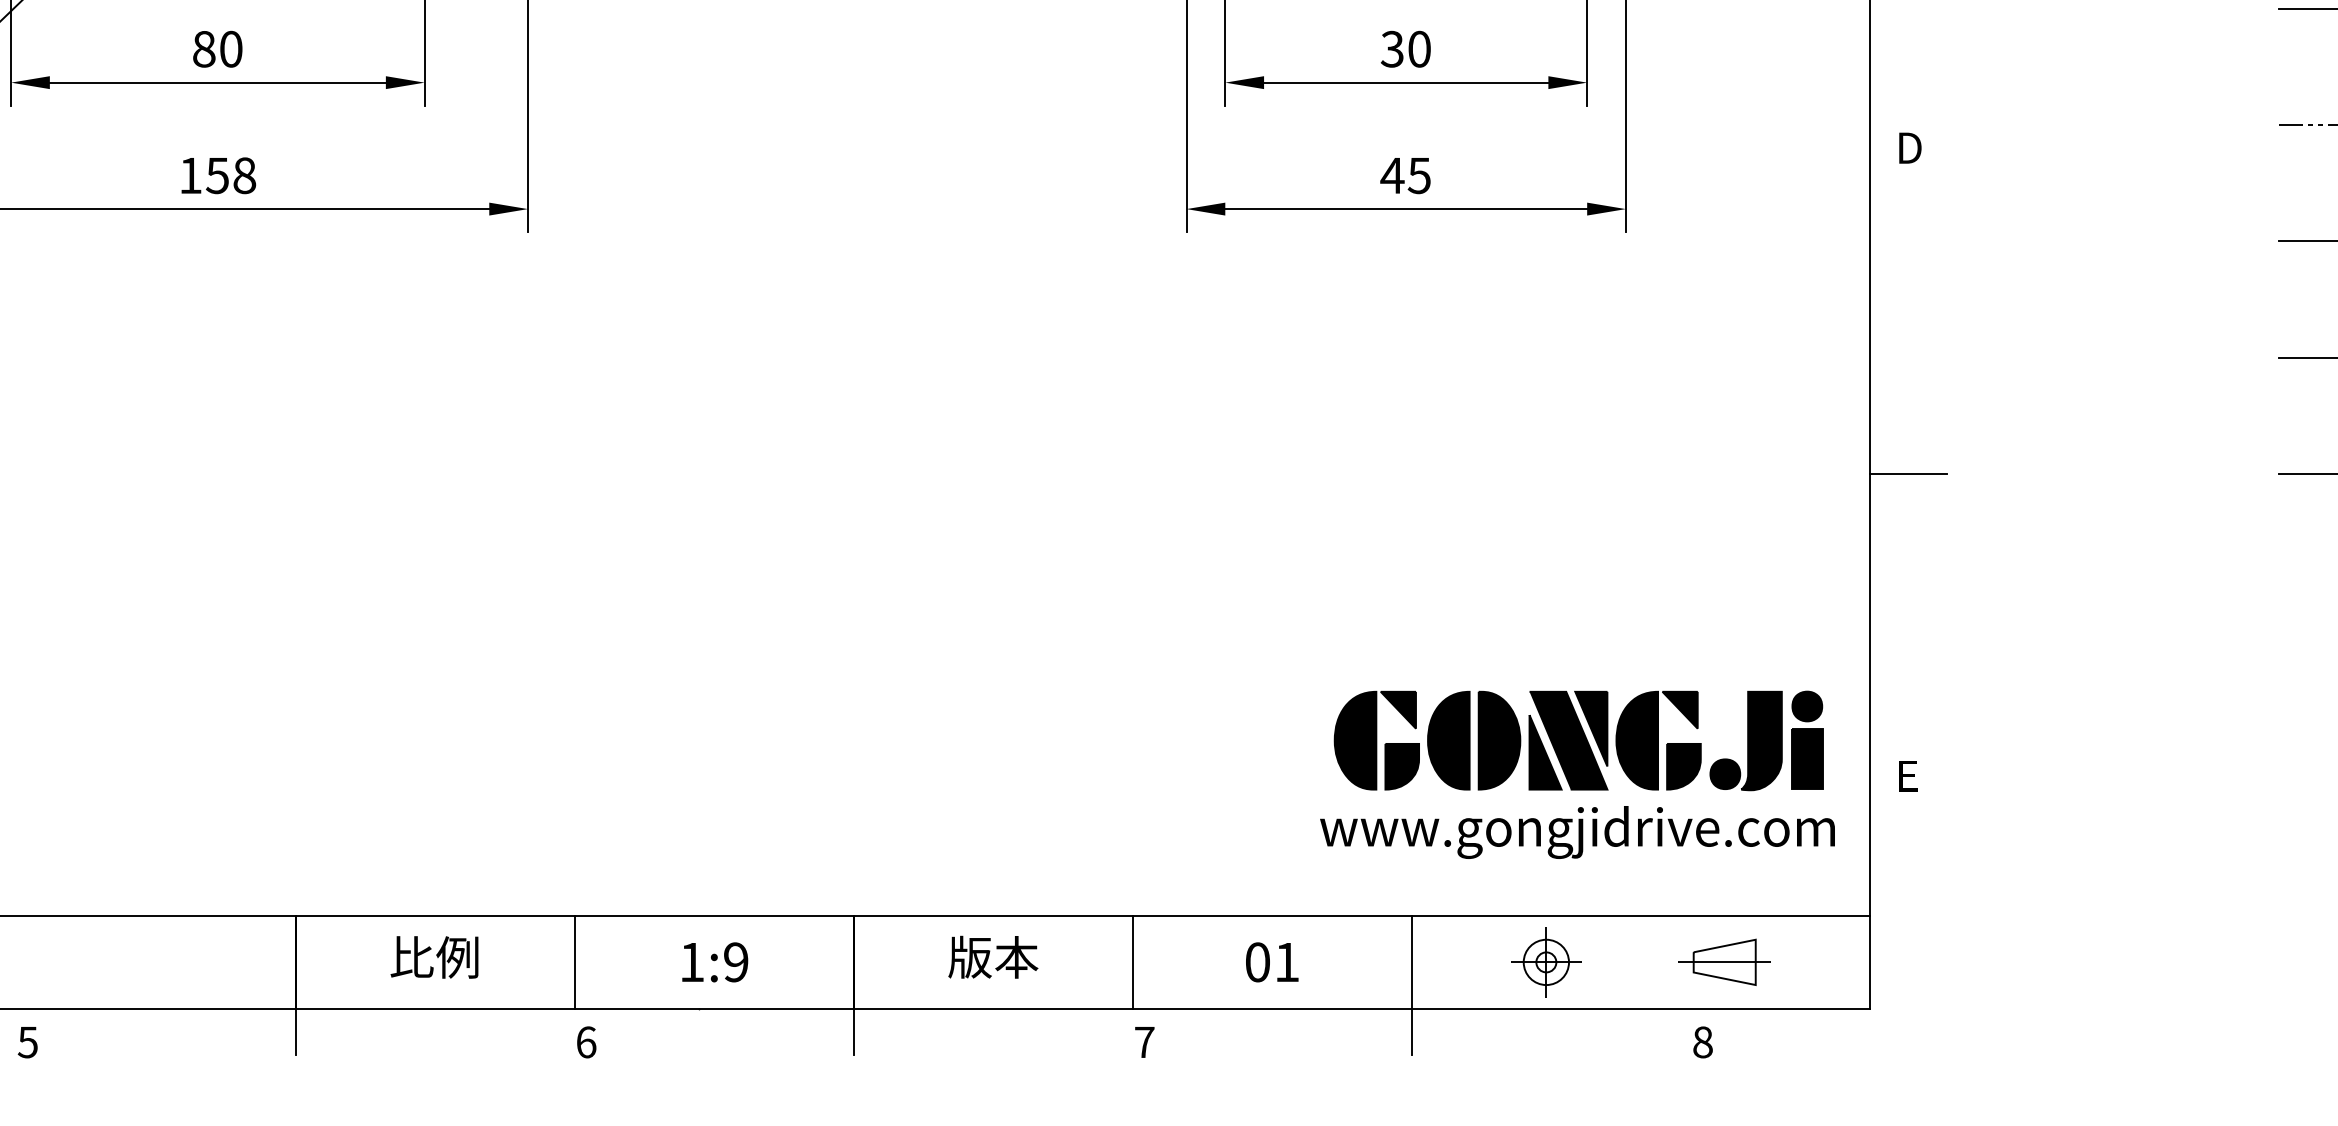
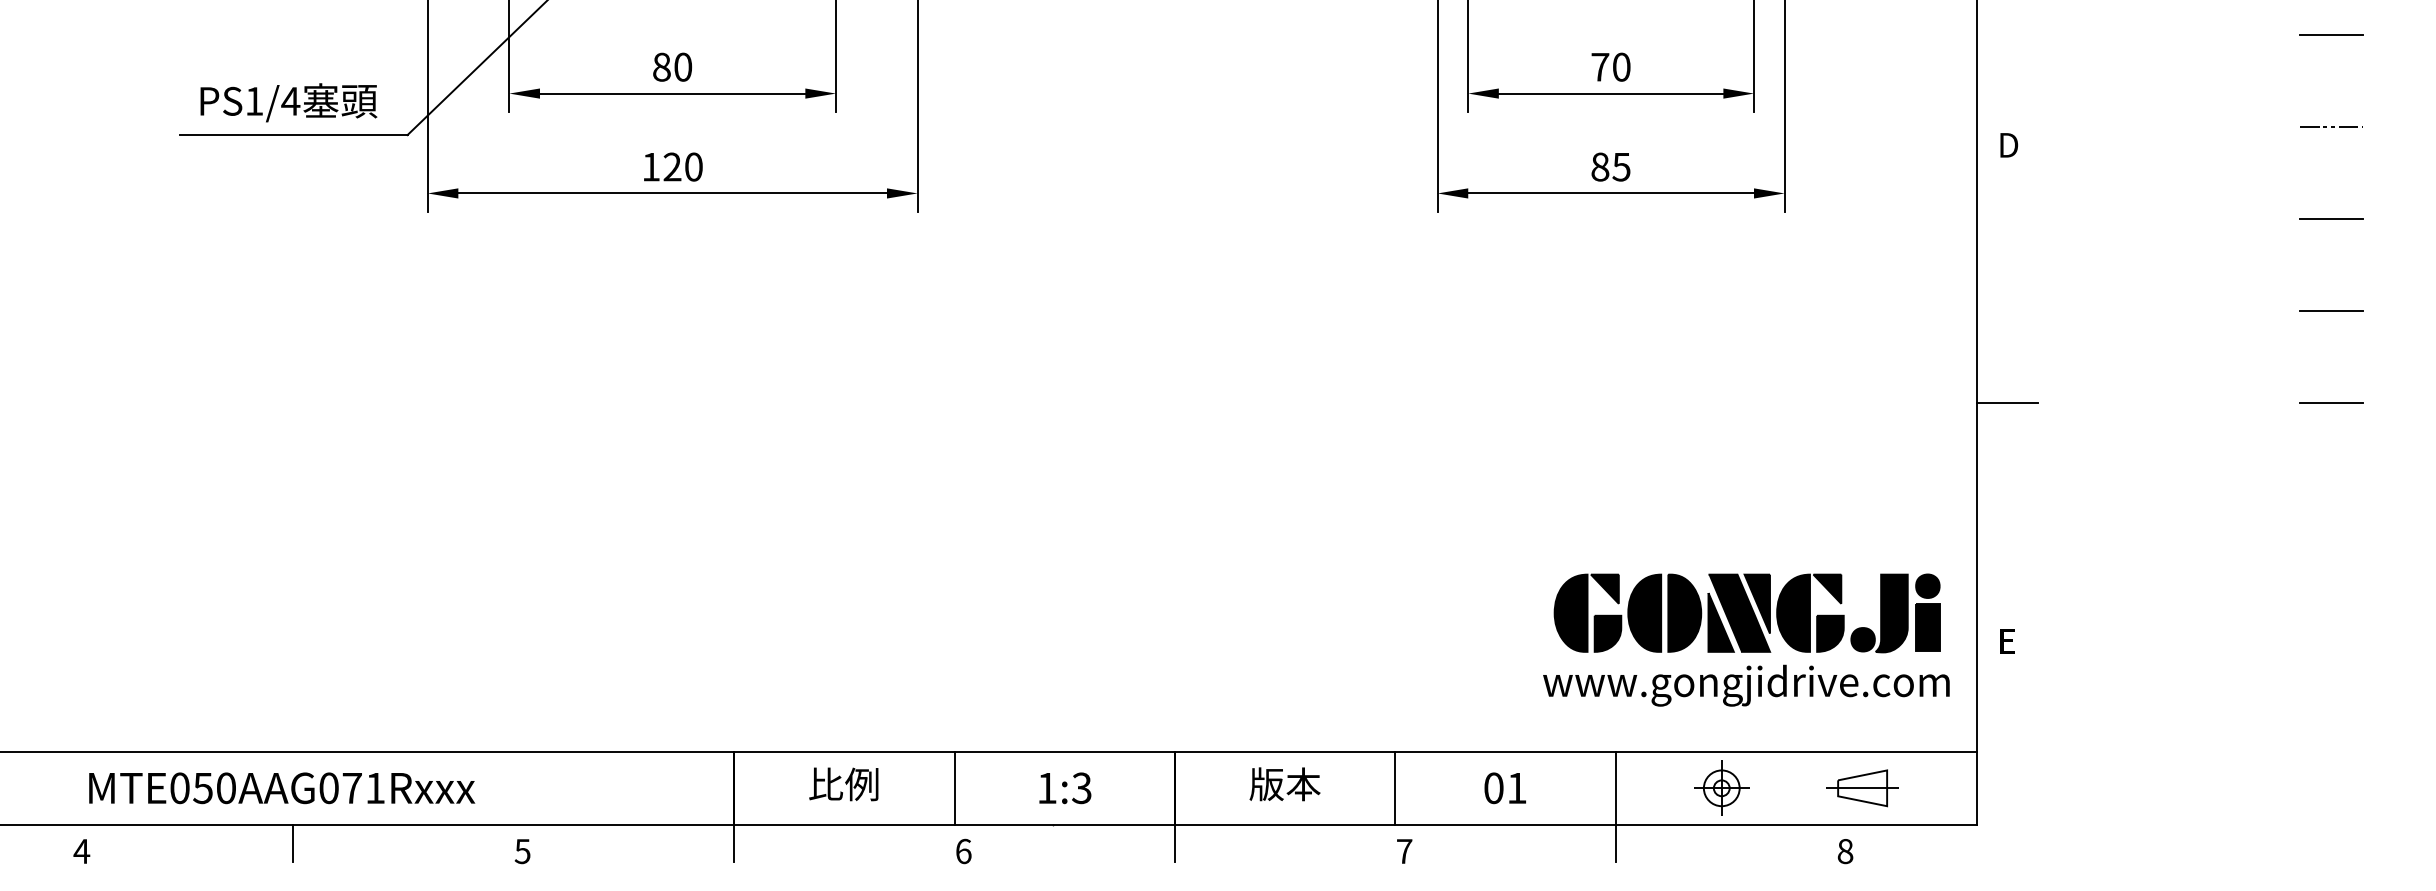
text: (1392, 48) -> (1600, 66), 30 -> 70
text: (230, 174) -> (682, 166), 158 -> 120
text: (1391, 174) -> (1599, 166), 45 -> 85
text: (735, 962) -> (1081, 788), 1:9 -> 1:3

